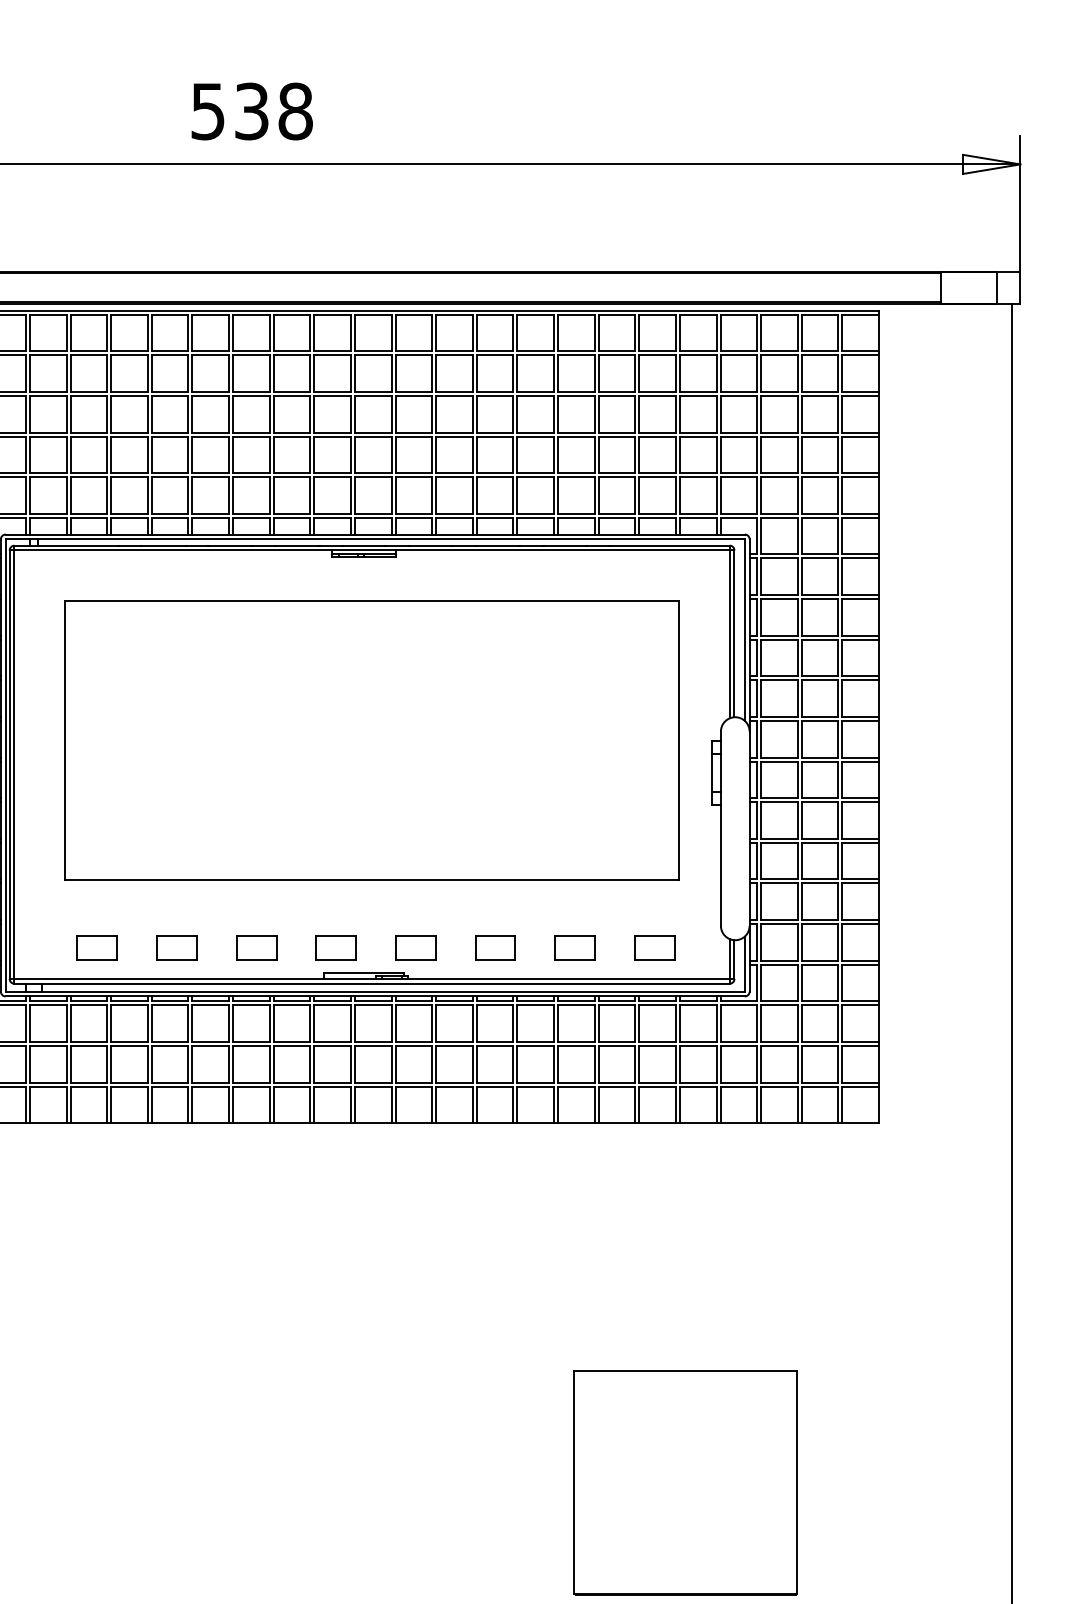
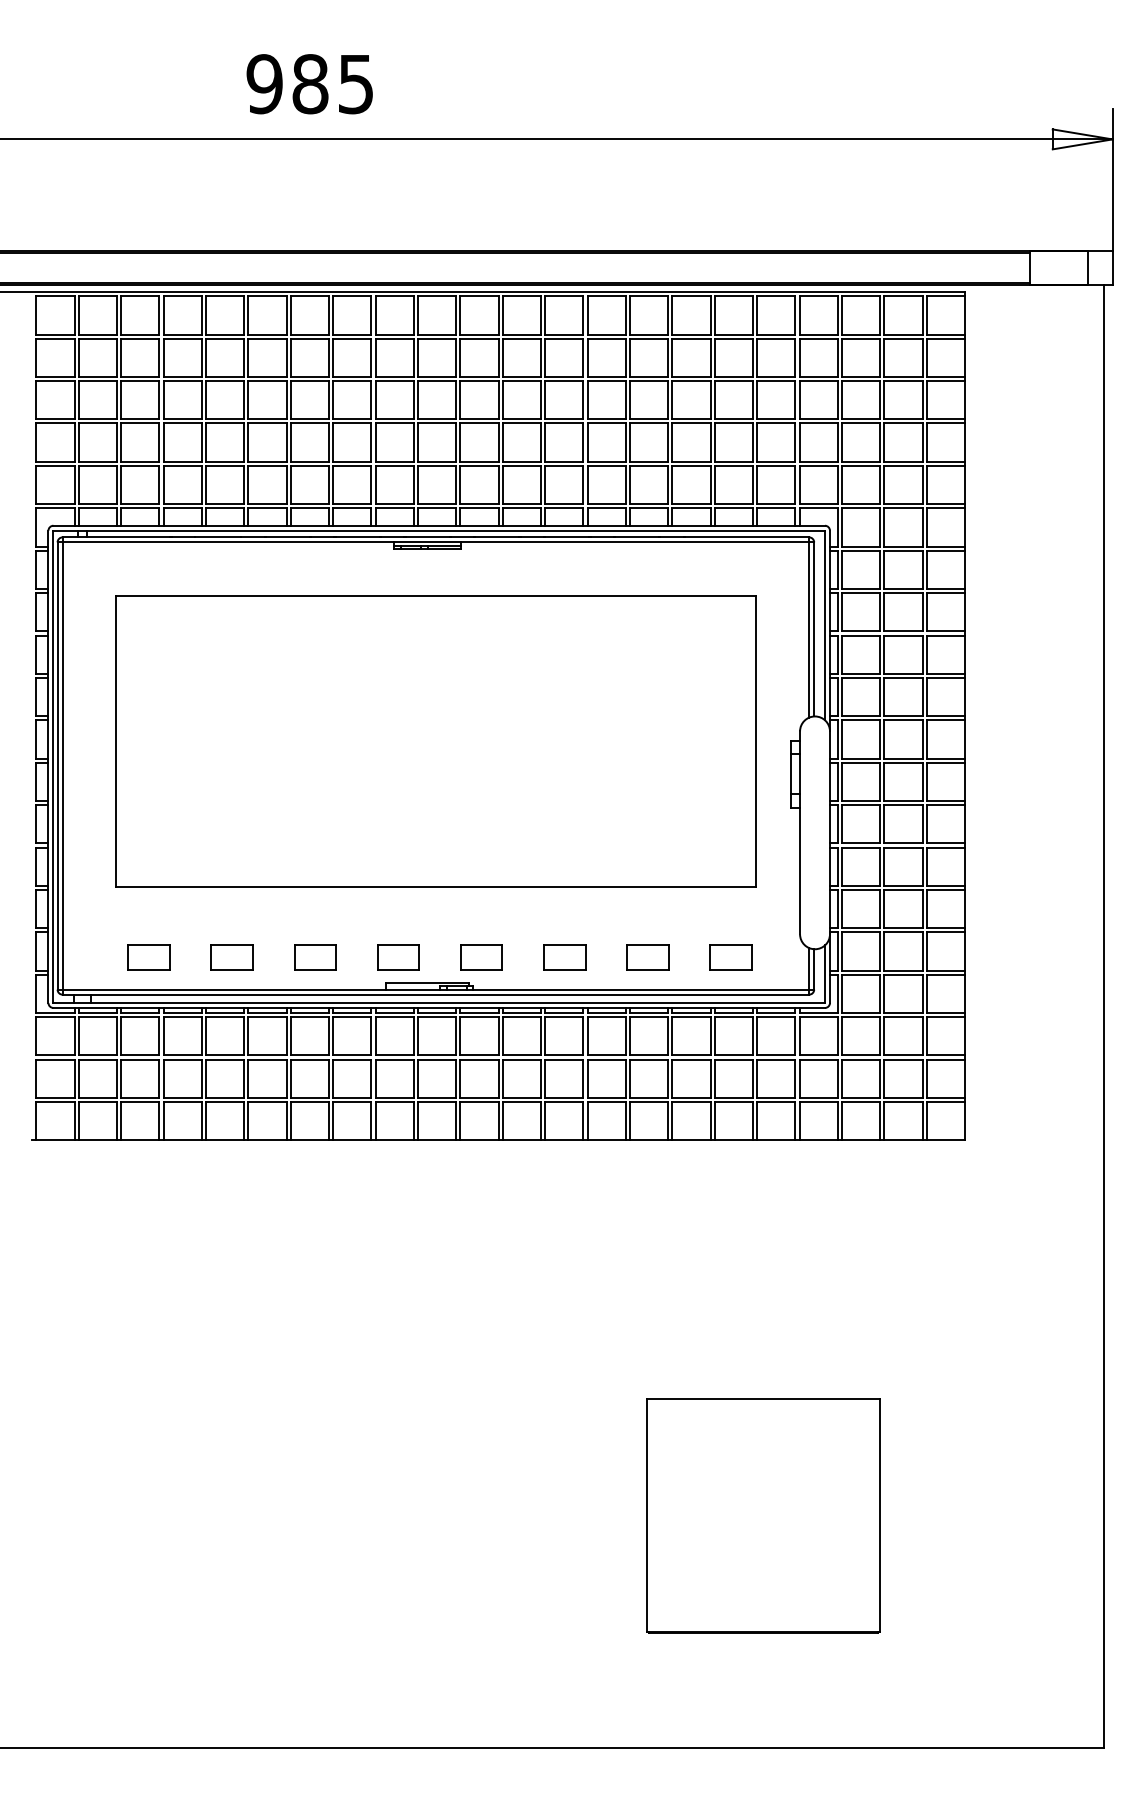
text: (251, 111) -> (310, 84), 538 -> 985

